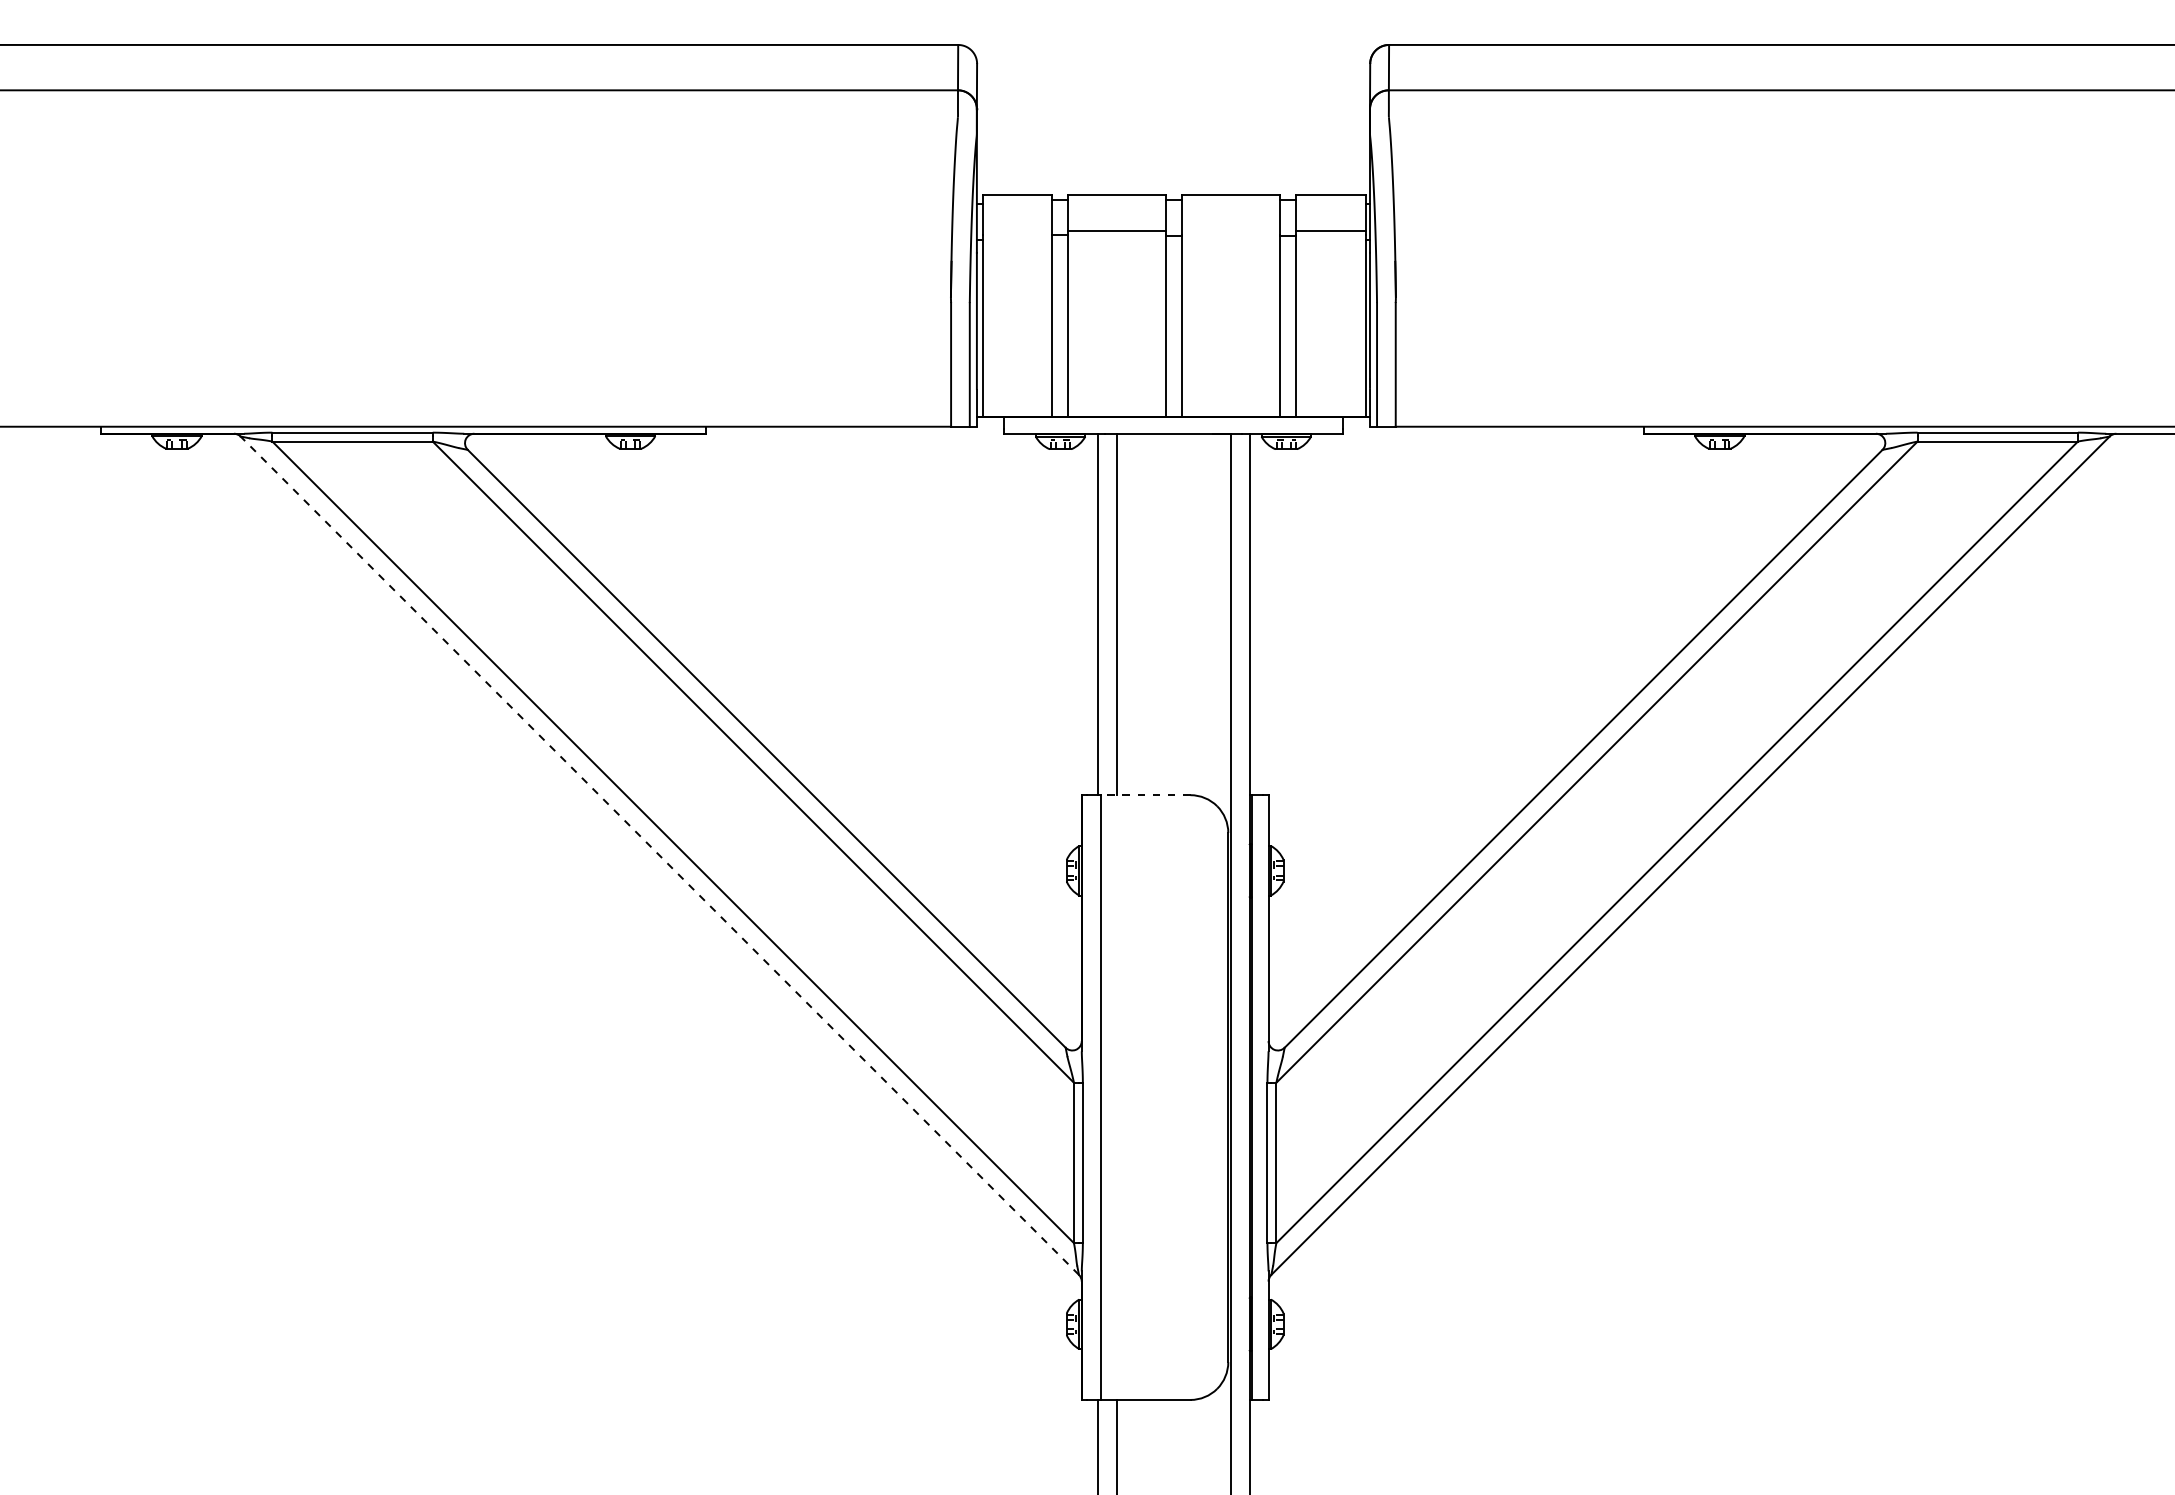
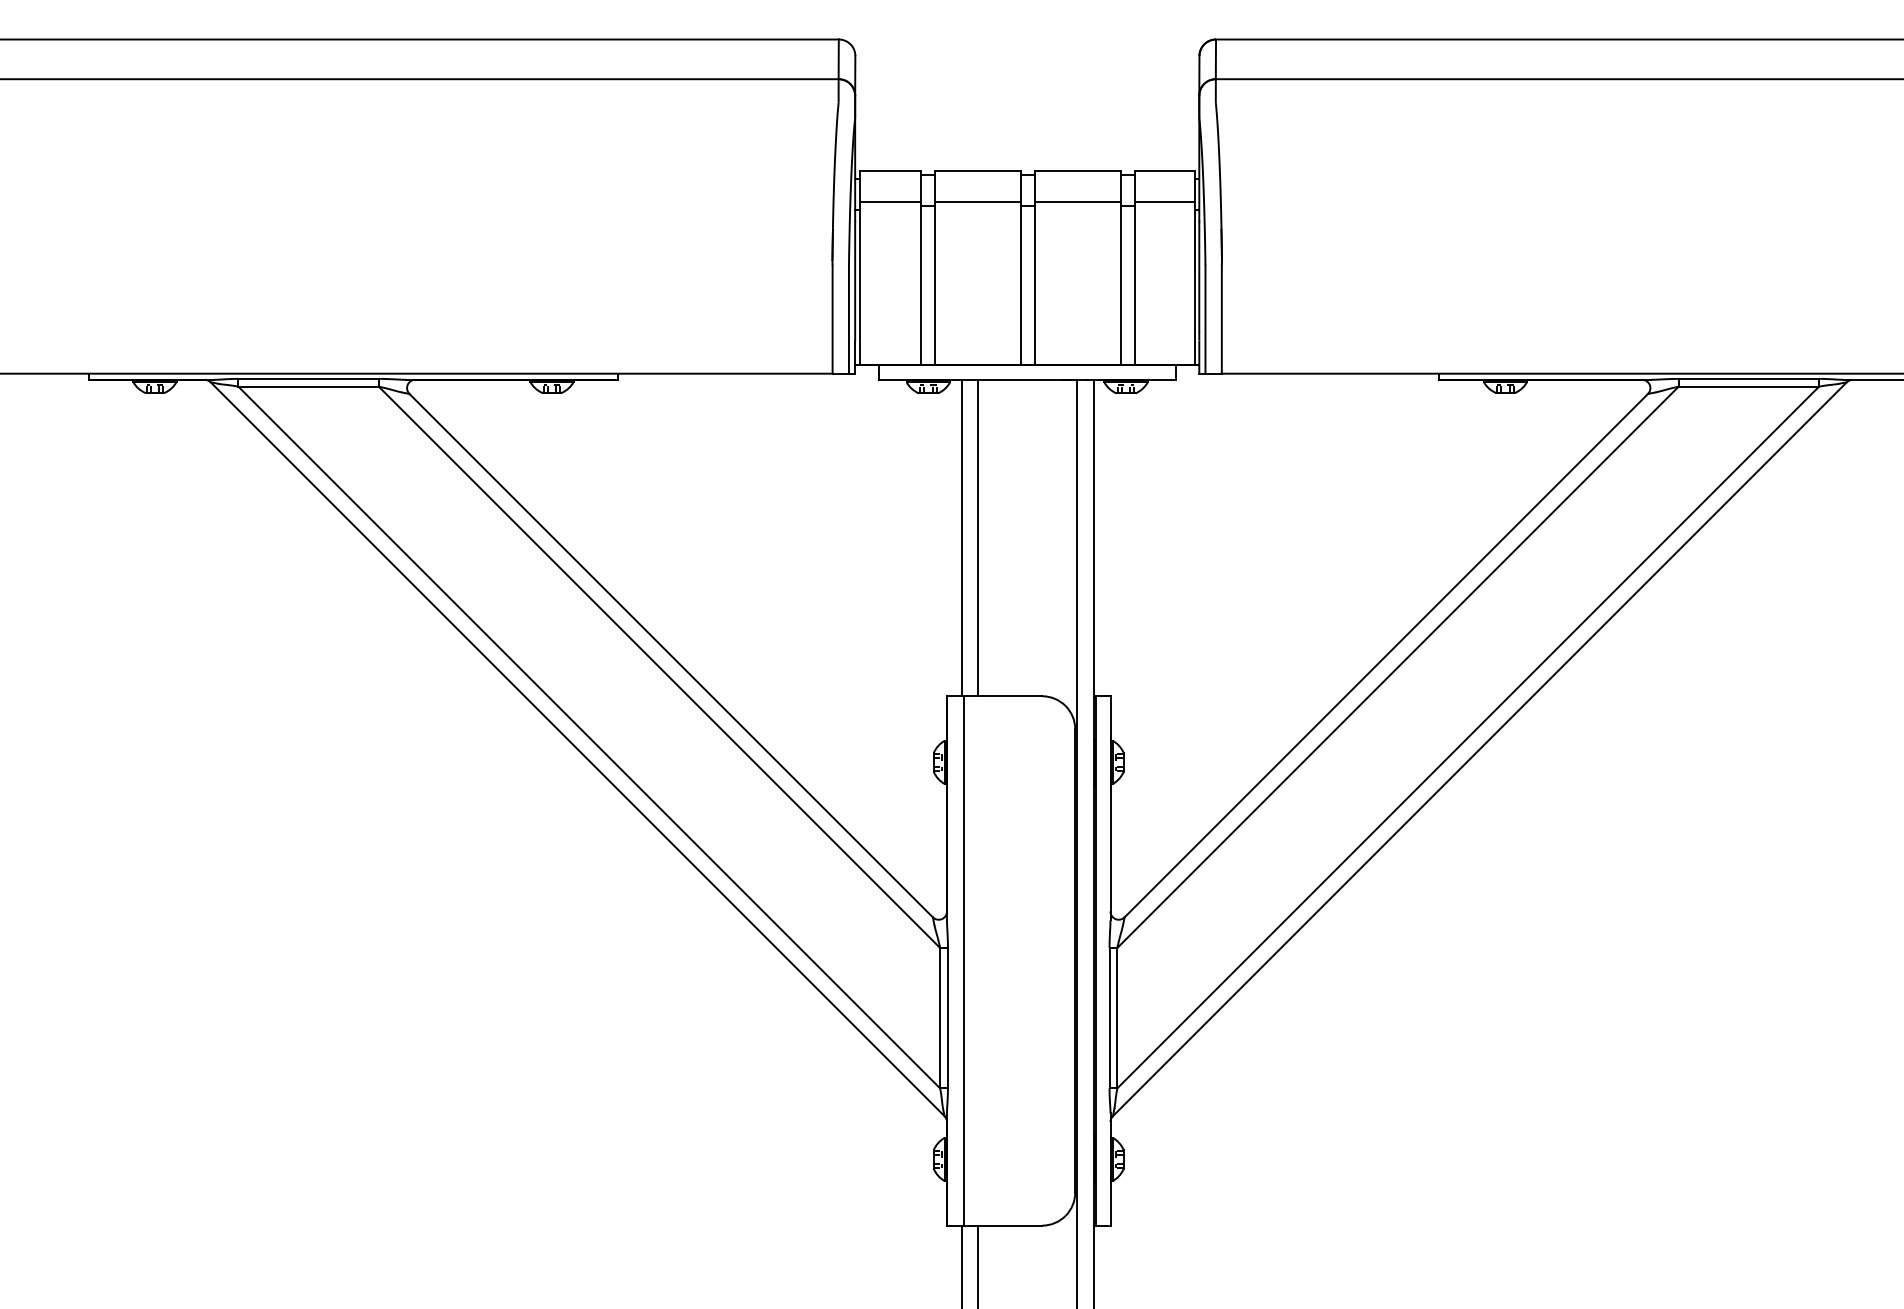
line: (1017, 230) -> (890, 201), added
line: (1230, 230) -> (1077, 201), added
line: (1145, 795) -> (1002, 696), dashed -> solid
line: (659, 855) -> (577, 749), dashed -> solid

